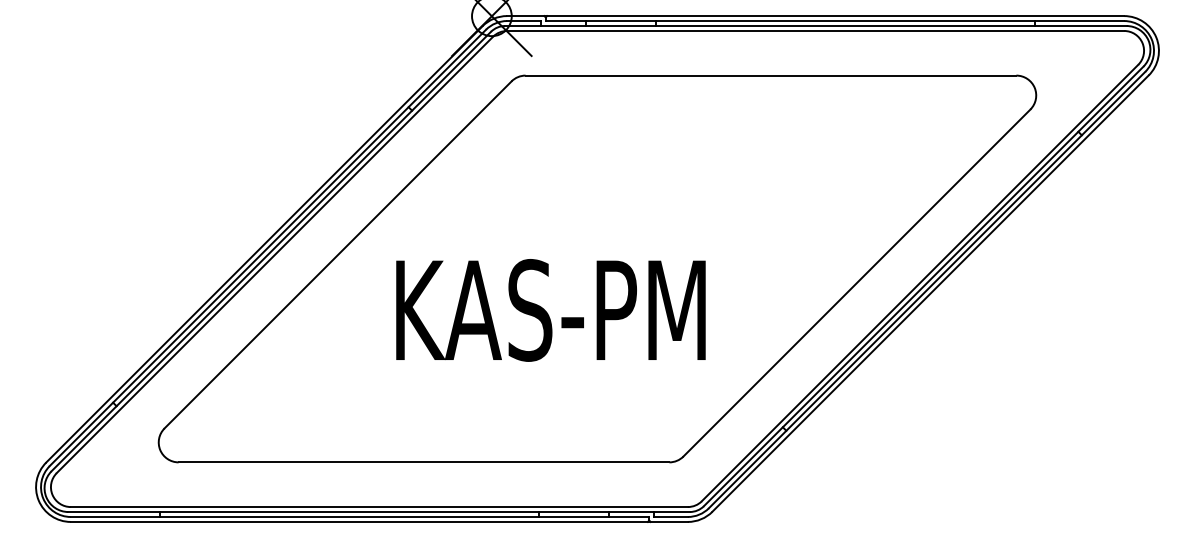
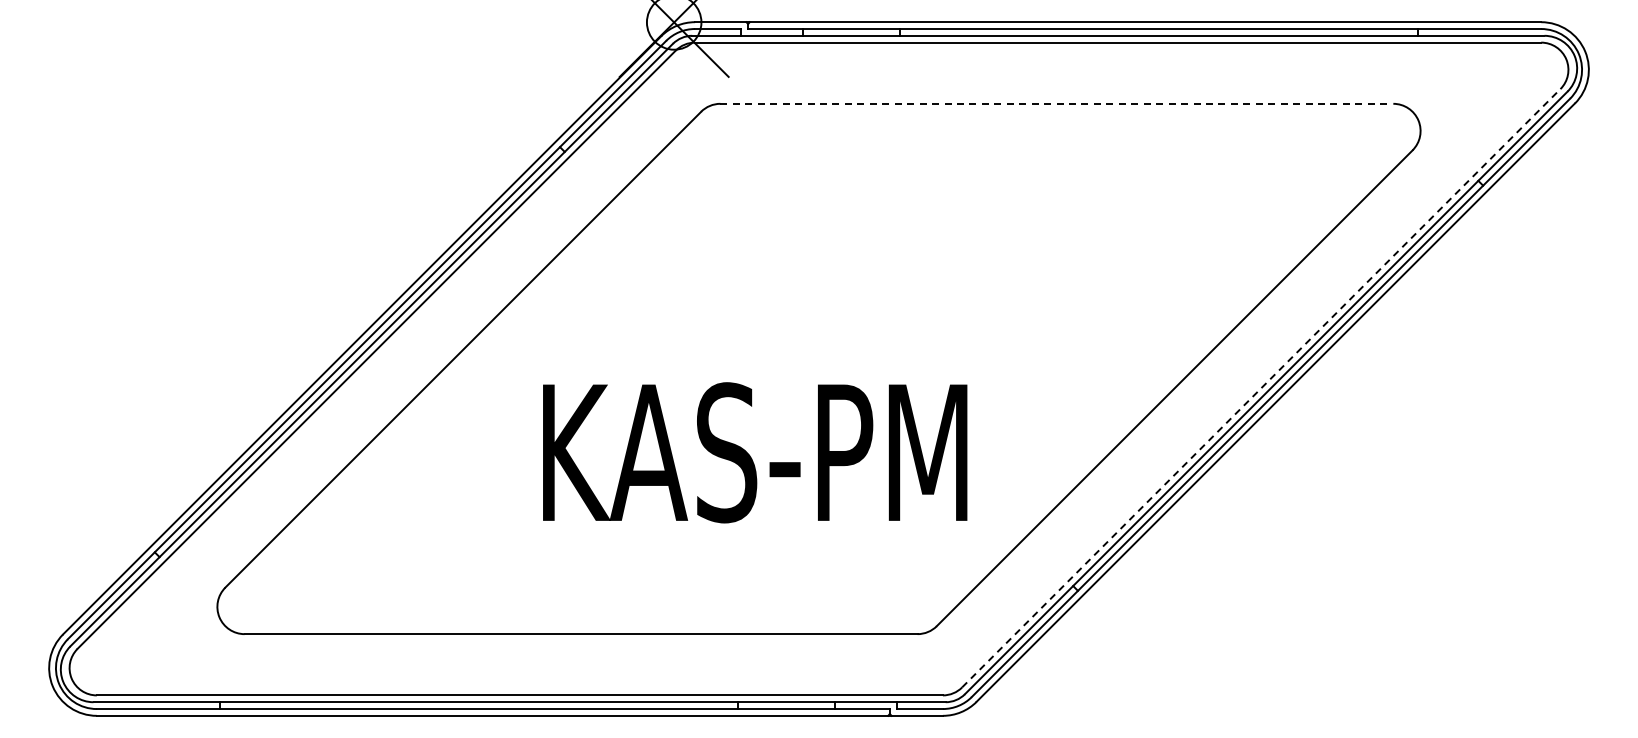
line: (771, 75) -> (1057, 103), solid -> dashed
line: (920, 282) -> (1261, 387), solid -> dashed
text: (551, 310) -> (755, 452), moved

